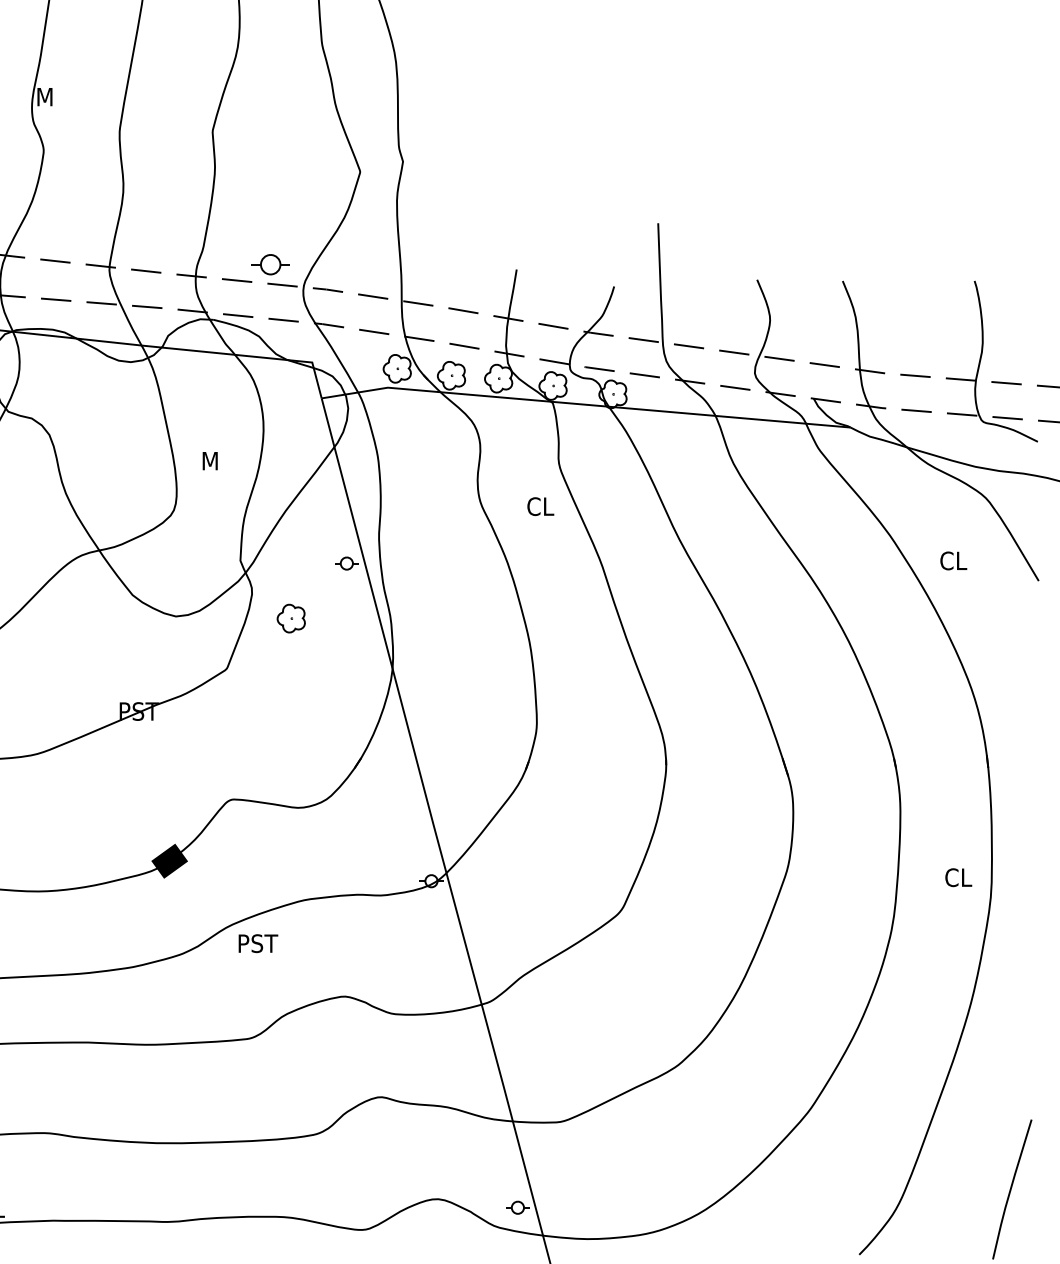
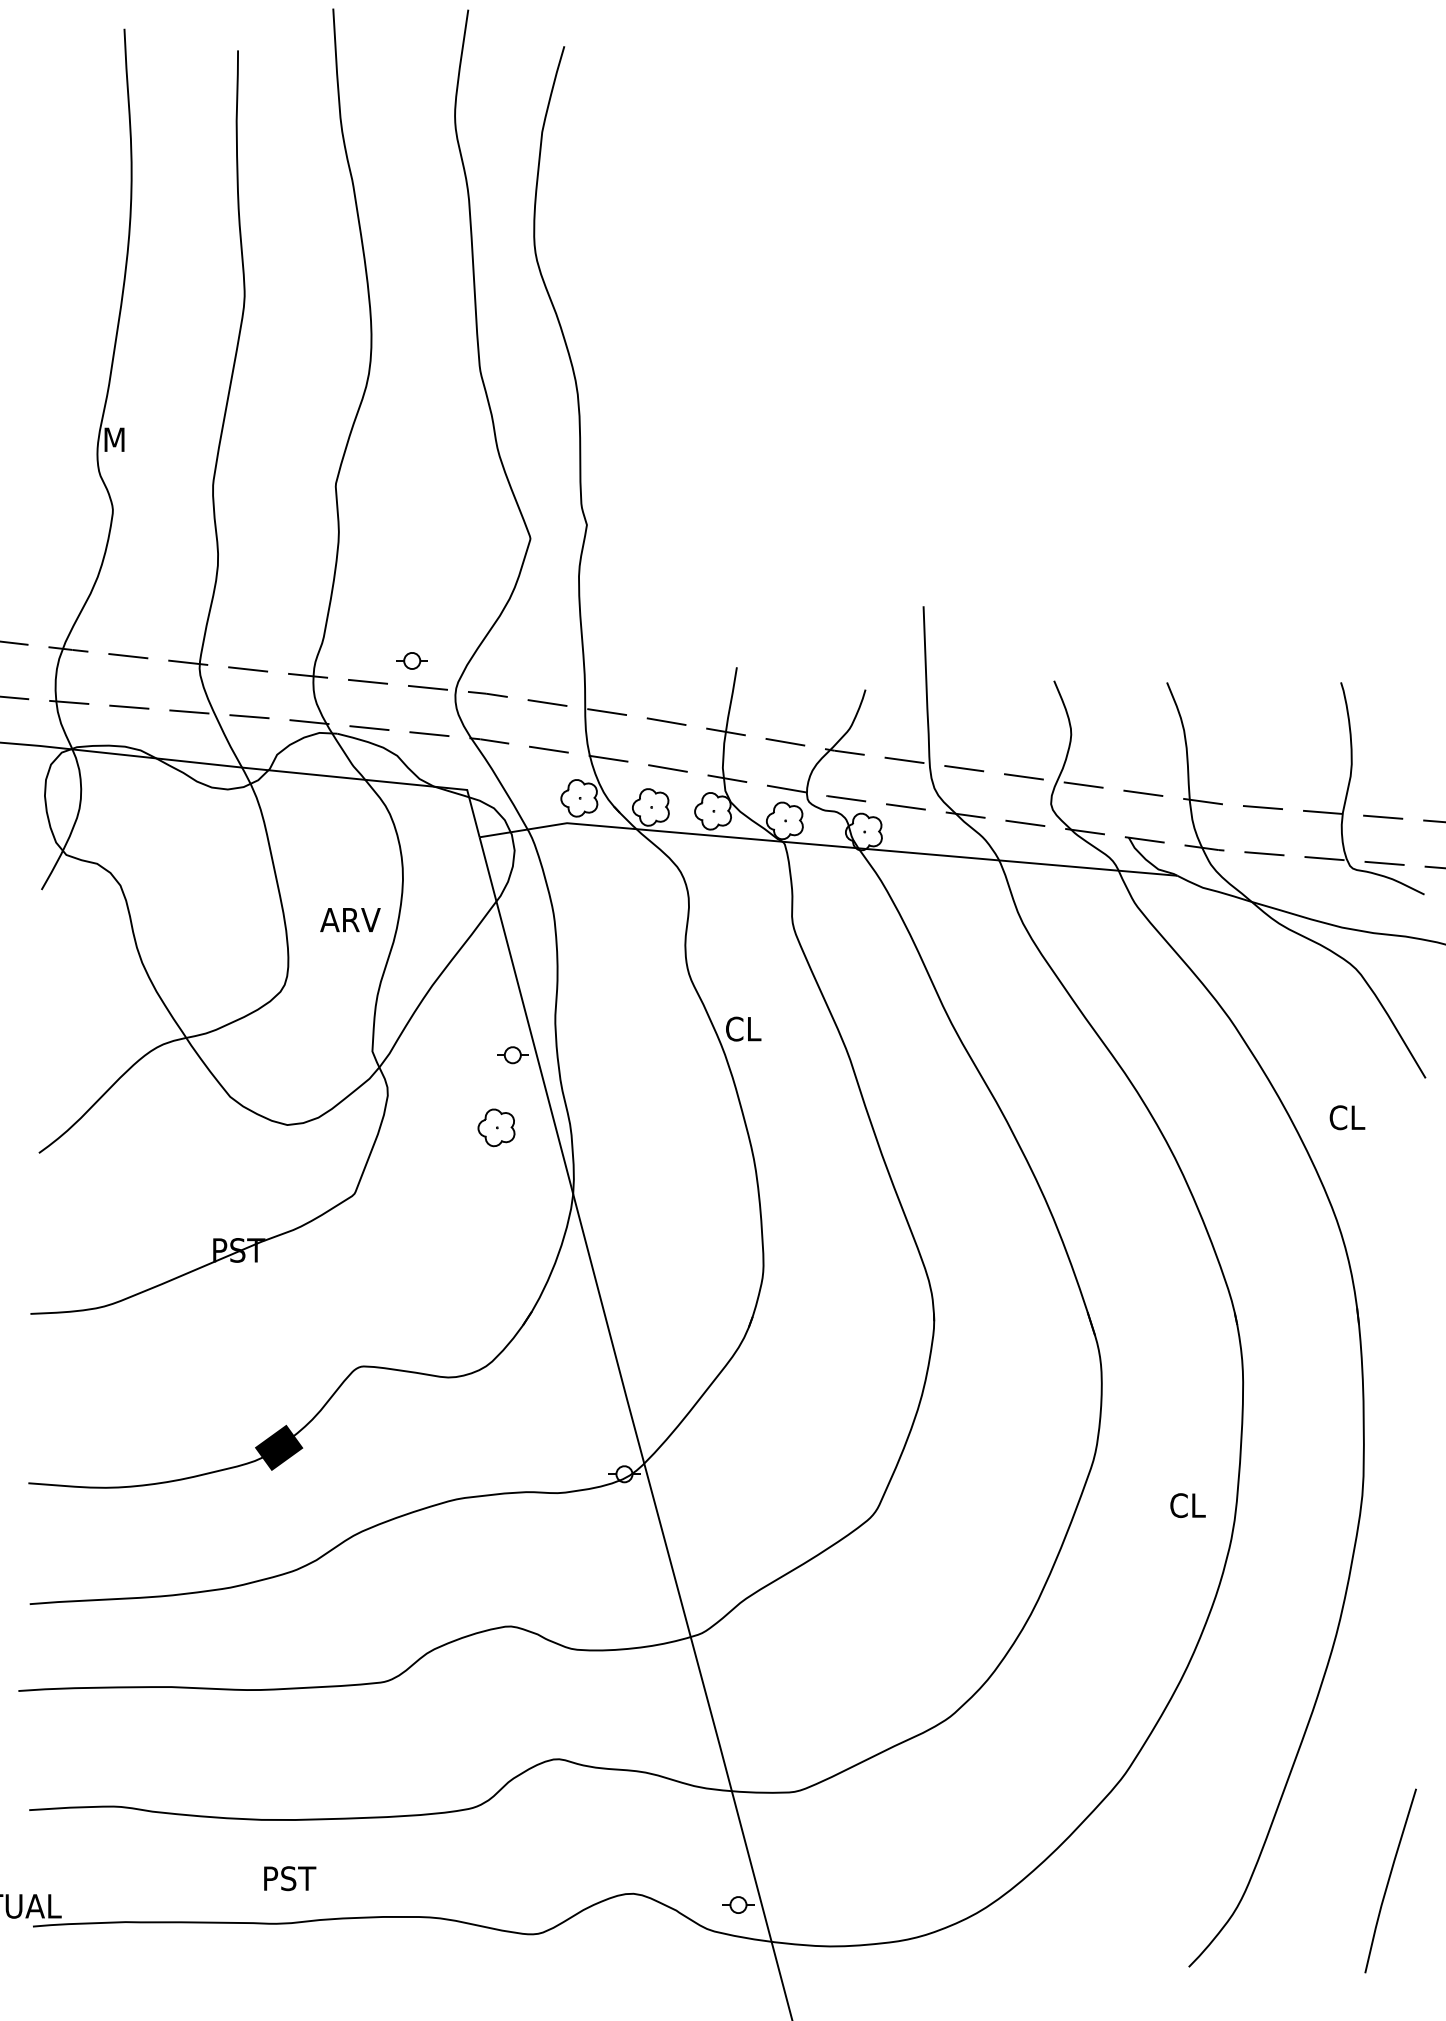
part: (270, 264) -> (411, 660), size x0.62
text: (223, 461) -> (350, 920), M -> ARV
text: (540, 506) -> (743, 1028), moved
text: (953, 560) -> (1347, 1117), moved
part: (291, 618) -> (496, 1127), moved
text: (958, 877) -> (1187, 1505), moved
text: (258, 943) -> (290, 1878), moved

